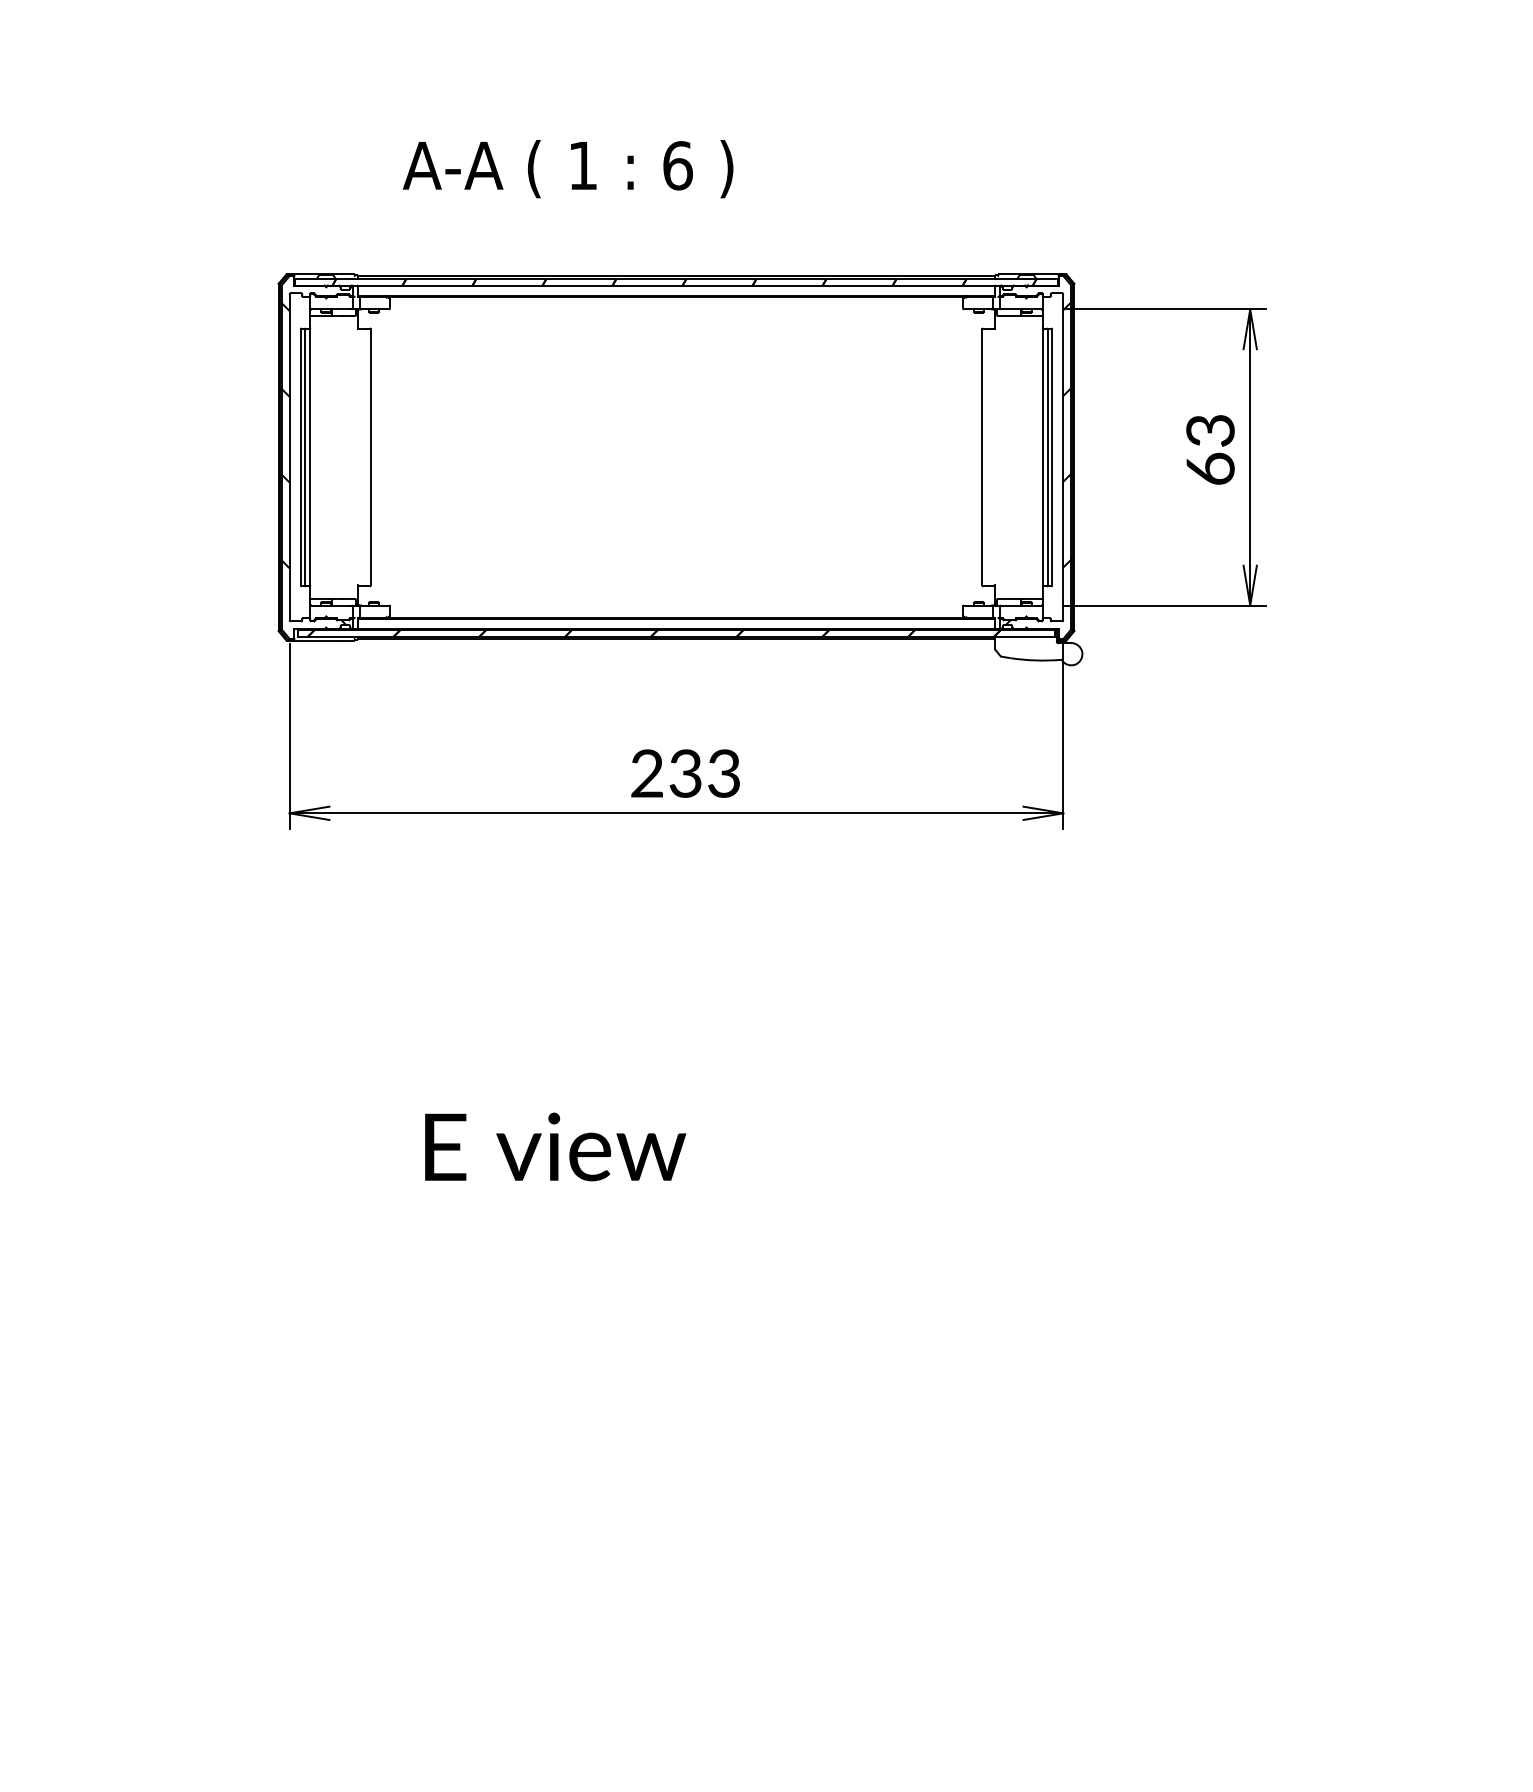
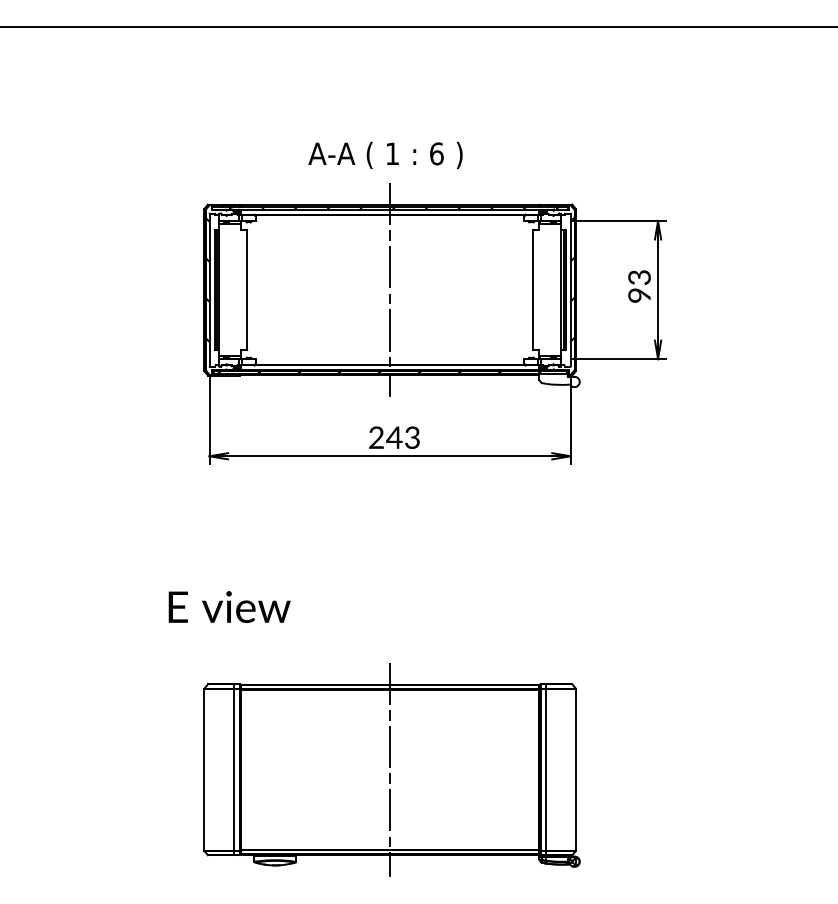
text: (568, 167) -> (385, 154), moved
line: (677, 458) -> (390, 290), added
text: (1210, 469) -> (639, 295), 63 -> 93
text: (685, 773) -> (394, 437), 233 -> 243
text: (555, 1145) -> (229, 606), moved
part: (679, 1484) -> (391, 769), added

